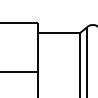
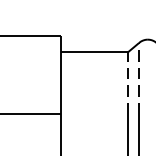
line: (87, 48) -> (139, 77), solid -> dashed
line: (80, 51) -> (128, 81), solid -> dashed

